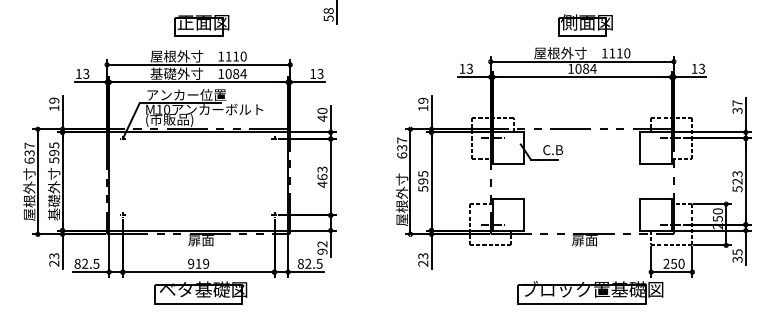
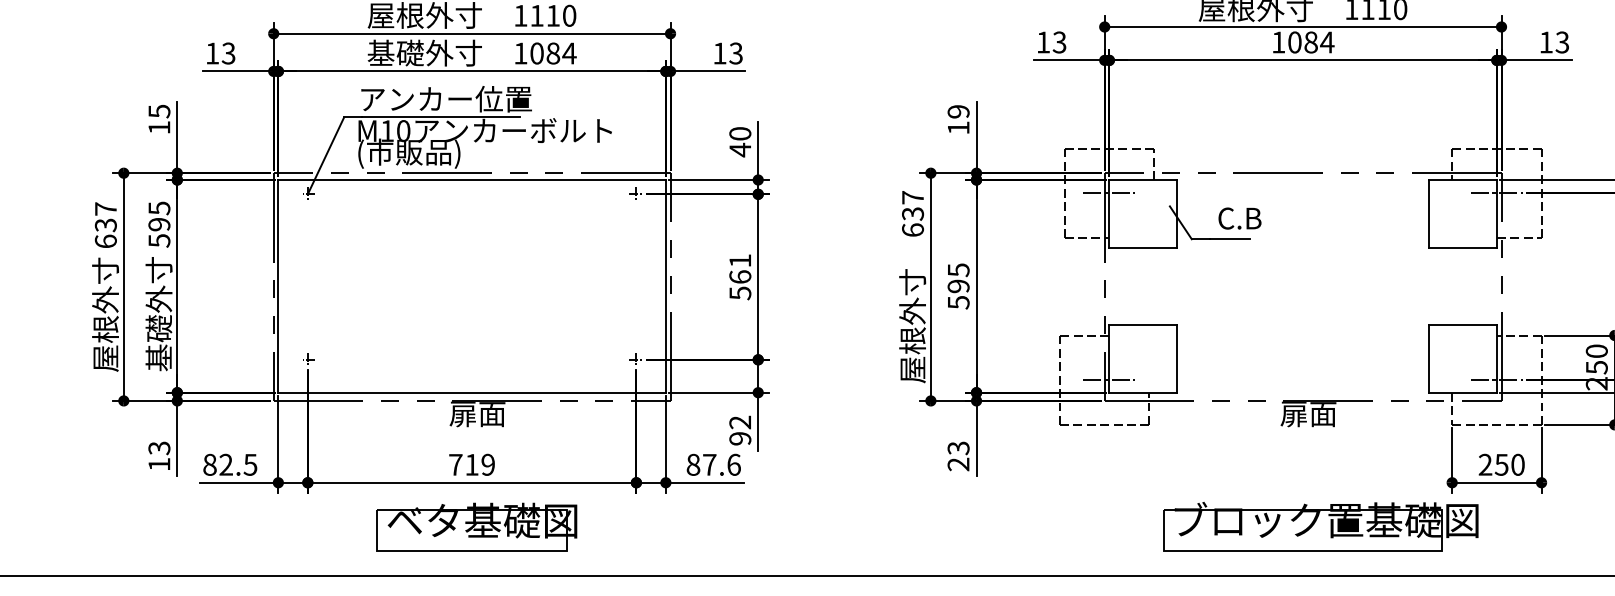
text: (54, 100) -> (159, 111), 19 -> 15
text: (322, 177) -> (740, 277), 463 -> 561
text: (54, 263) -> (159, 464), 23 -> 13
text: (191, 263) -> (456, 464), 919 -> 719
text: (313, 263) -> (720, 464), 82.5 -> 87.6

